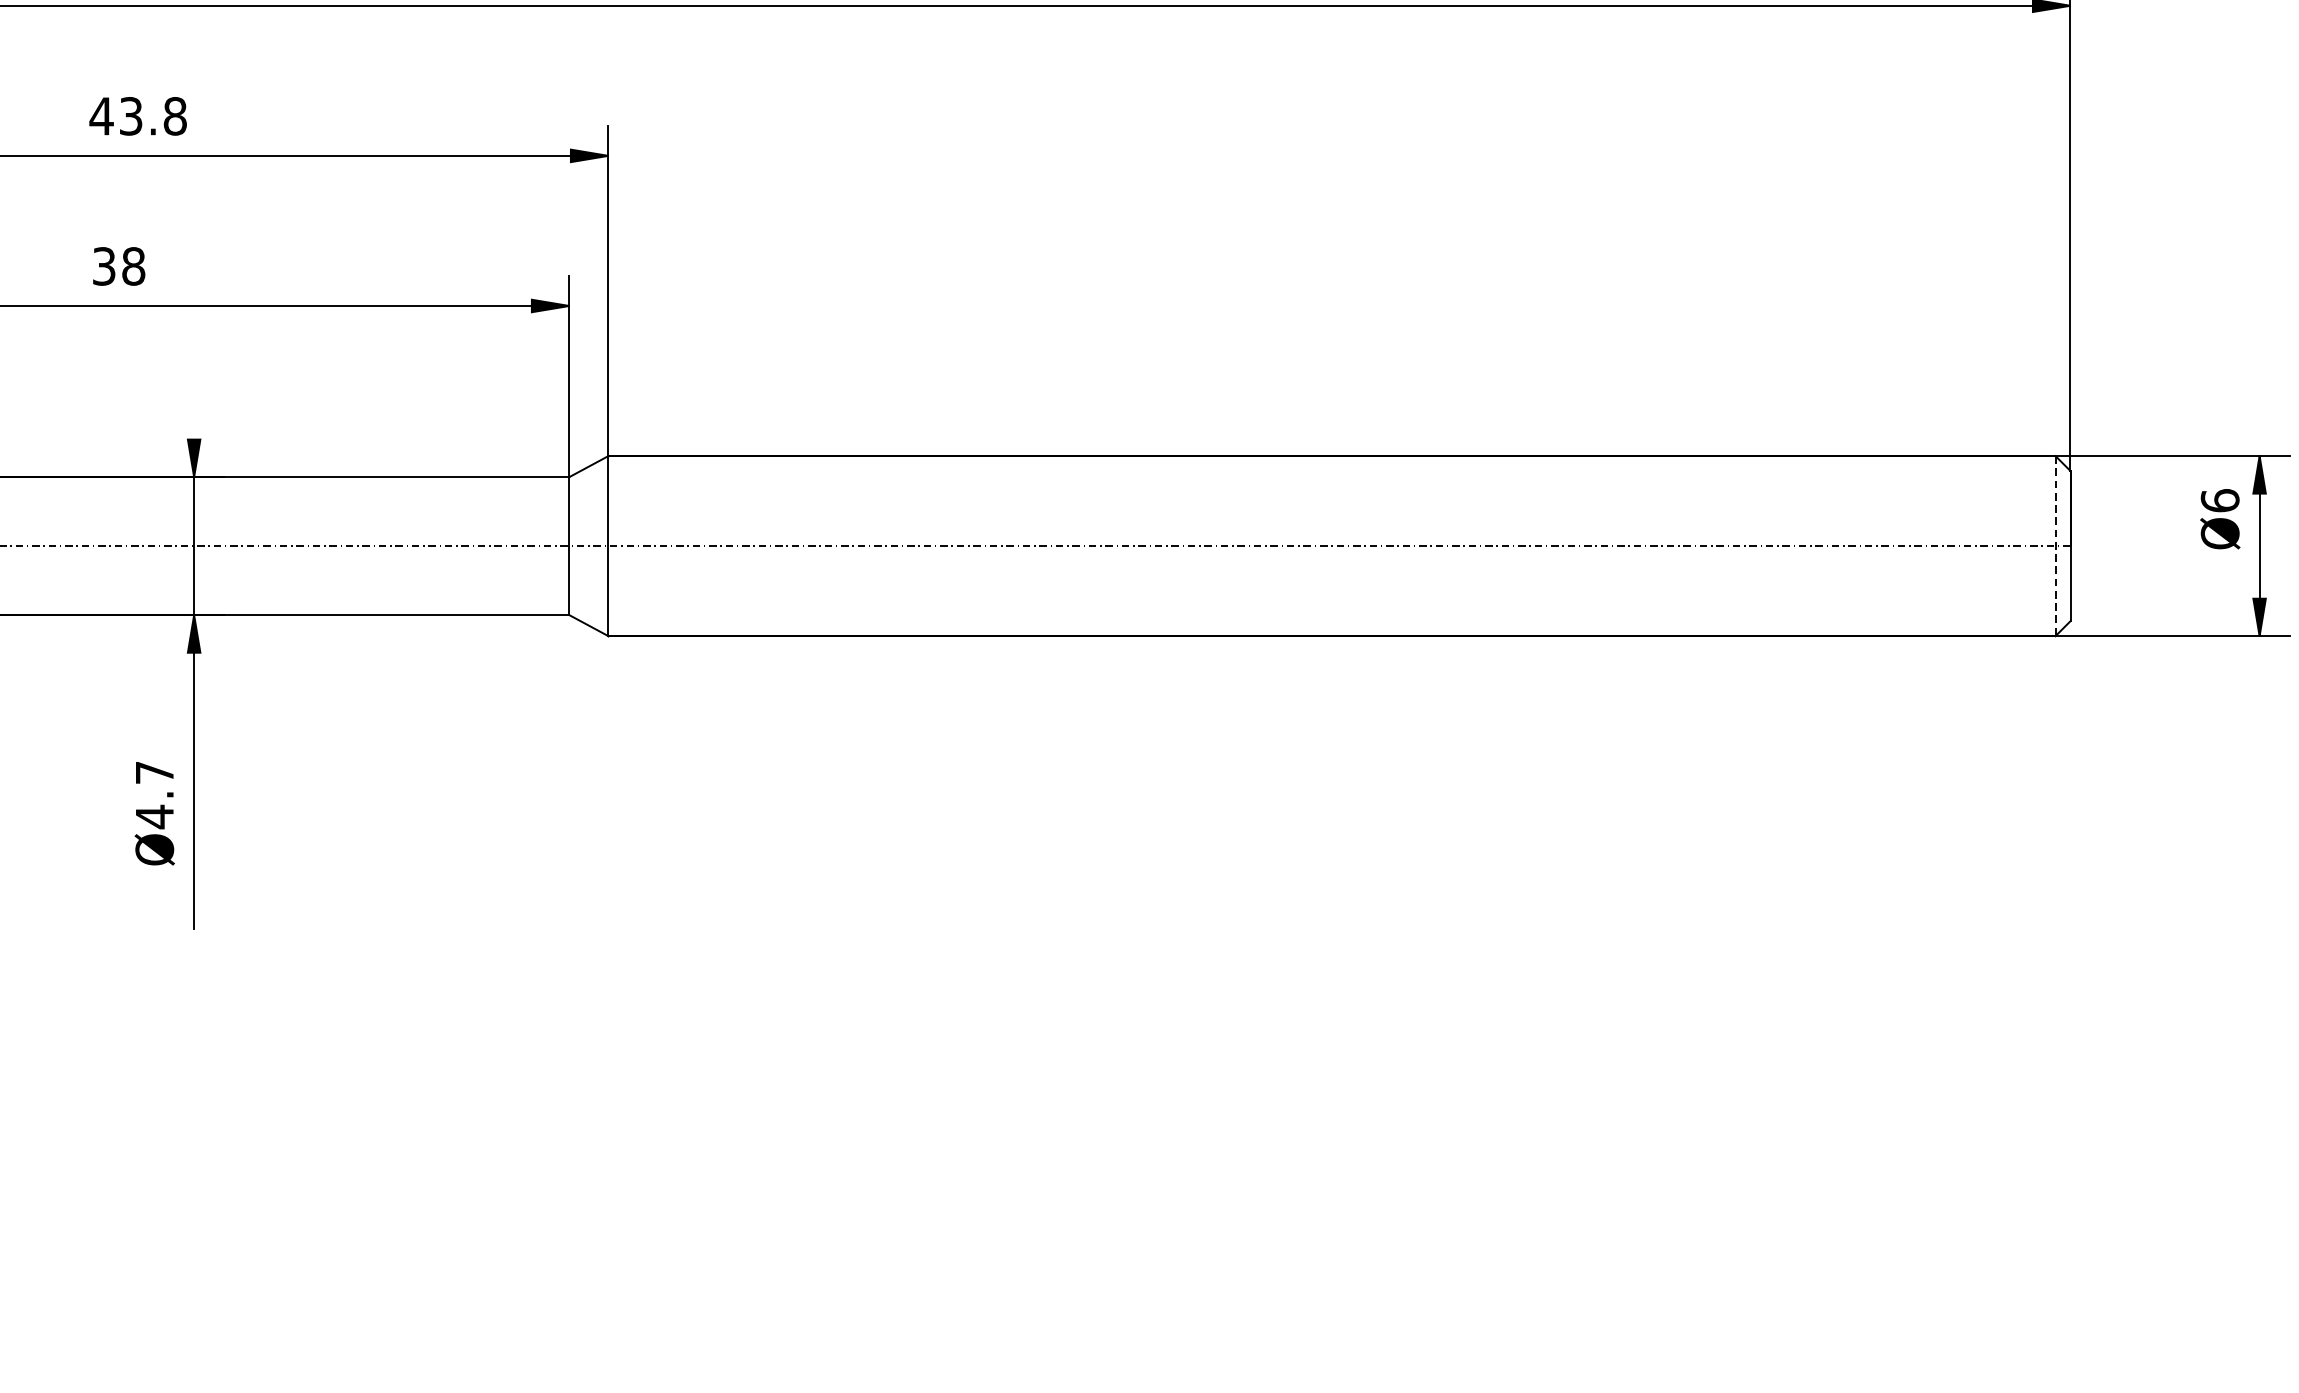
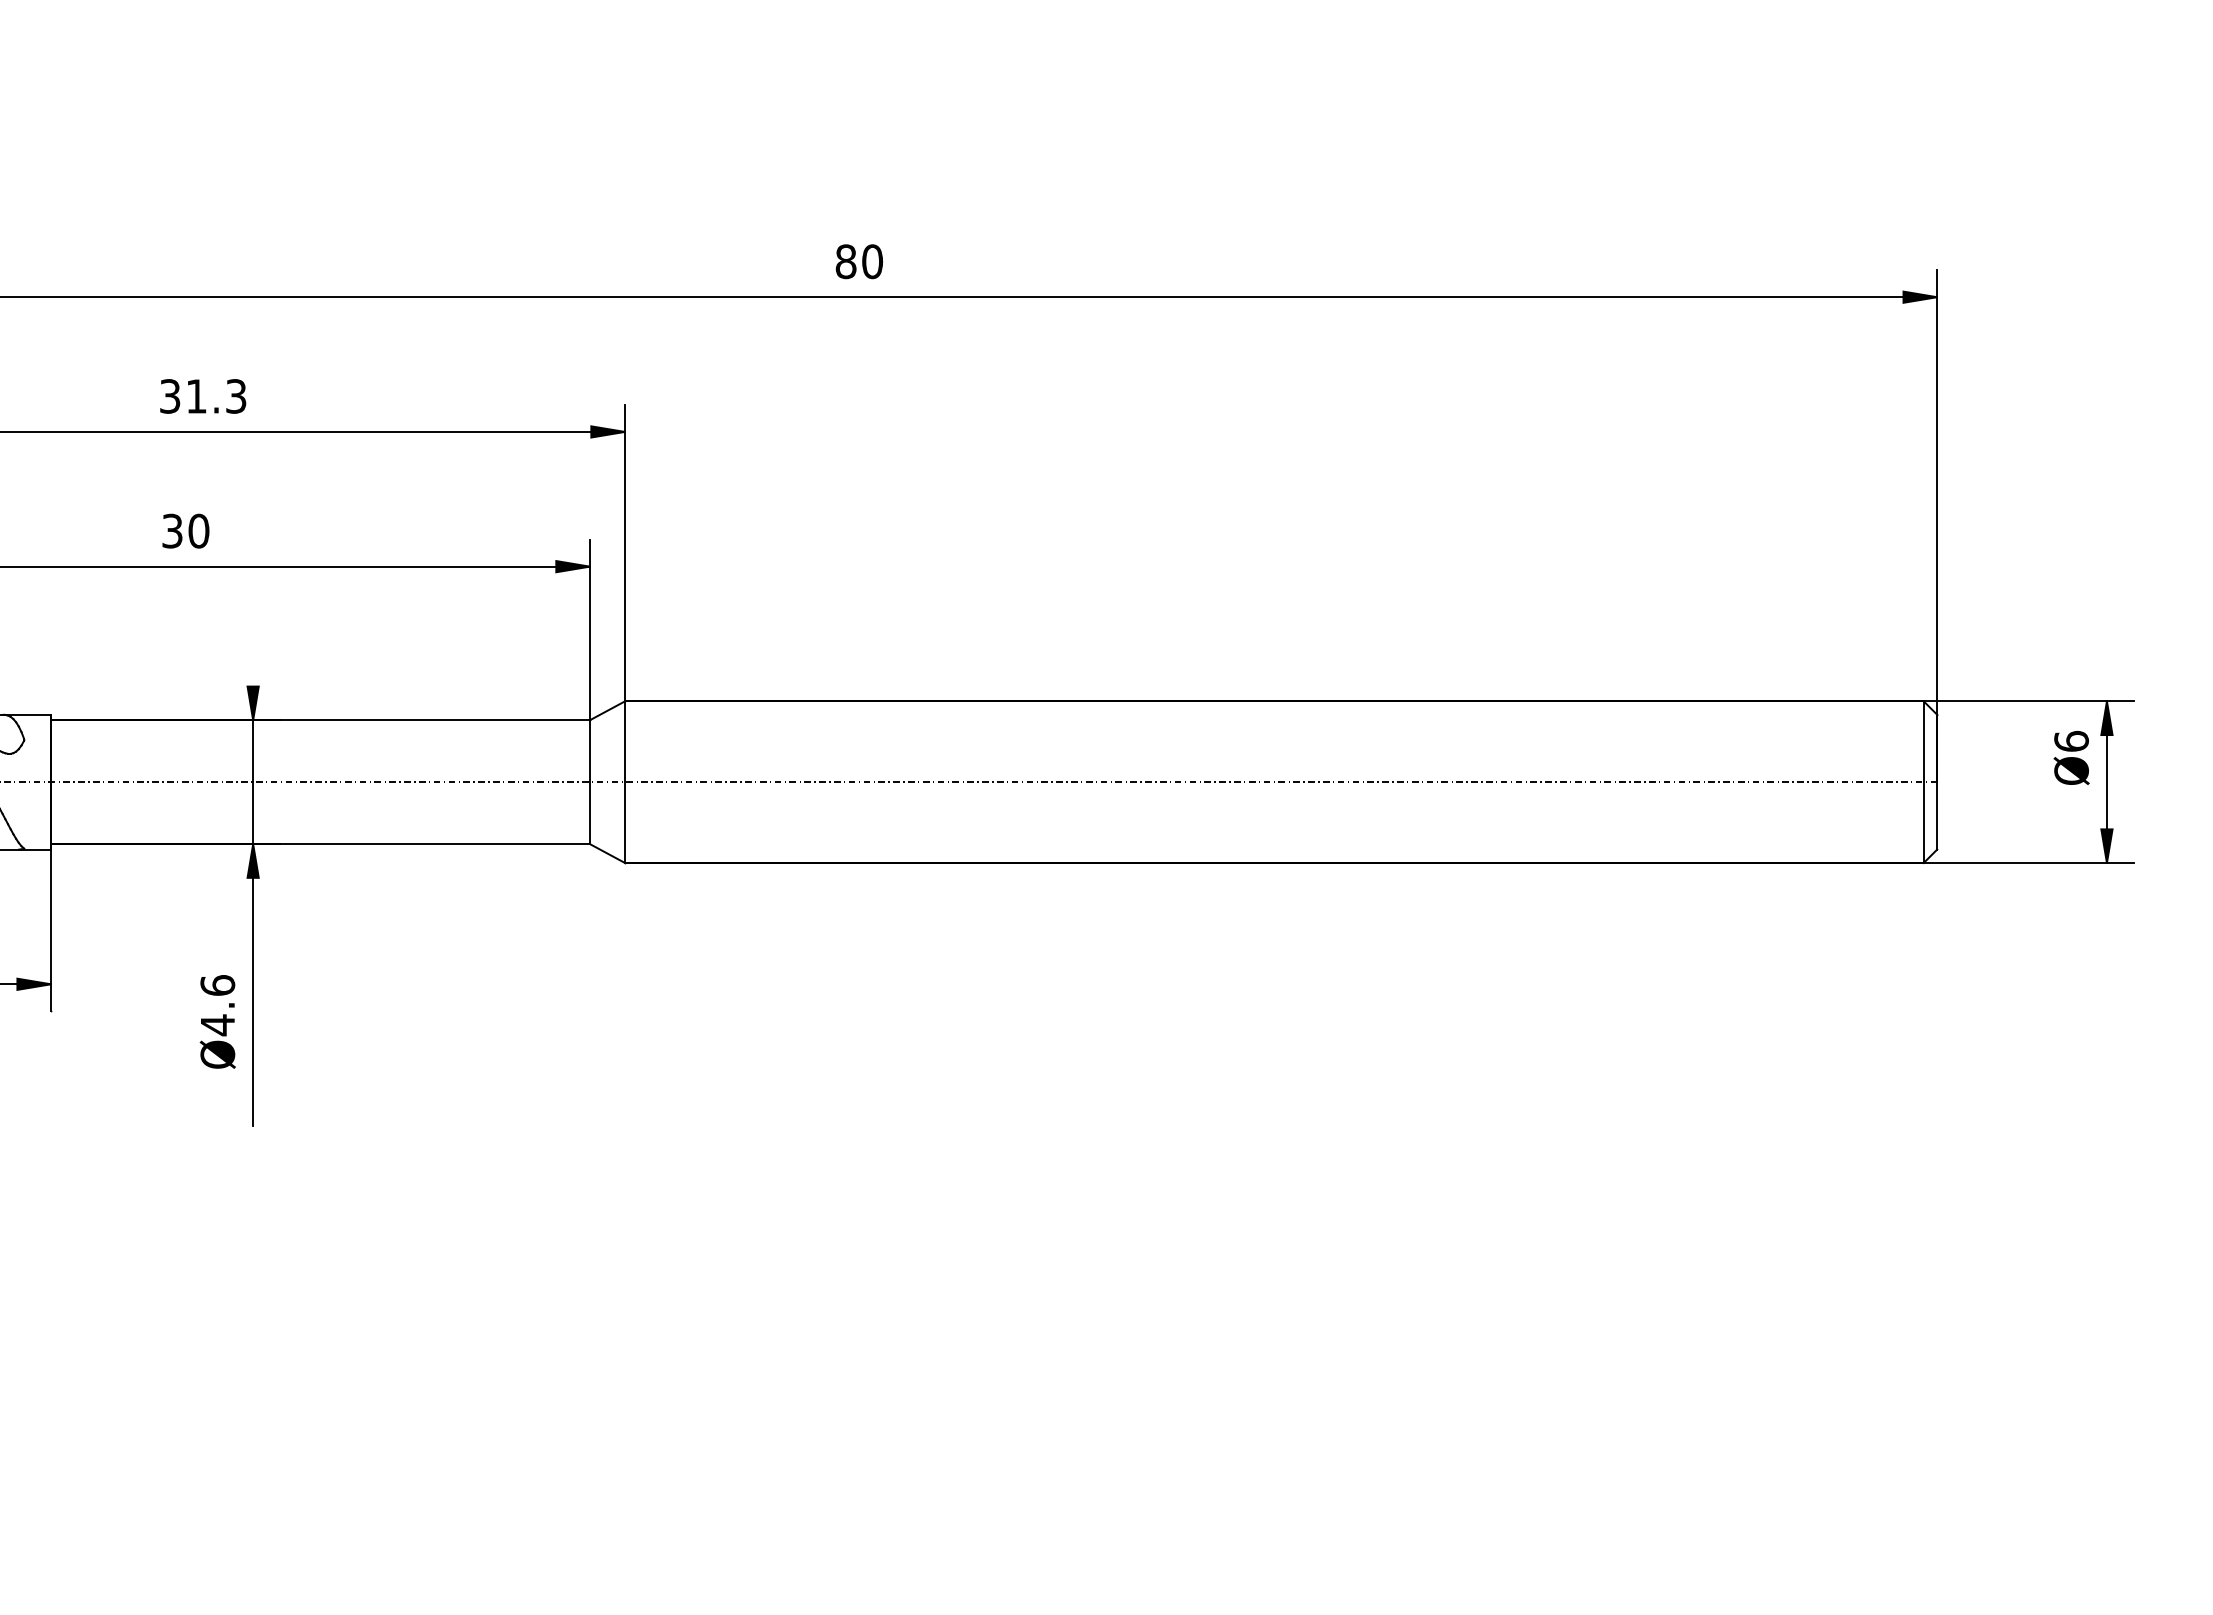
text: (137, 116) -> (202, 396), 43.8 -> 31.3
text: (133, 266) -> (198, 531), 38 -> 30
line: (2055, 546) -> (1923, 782), dashed -> solid
text: (154, 772) -> (217, 985), Ø4.7 -> Ø4.6

